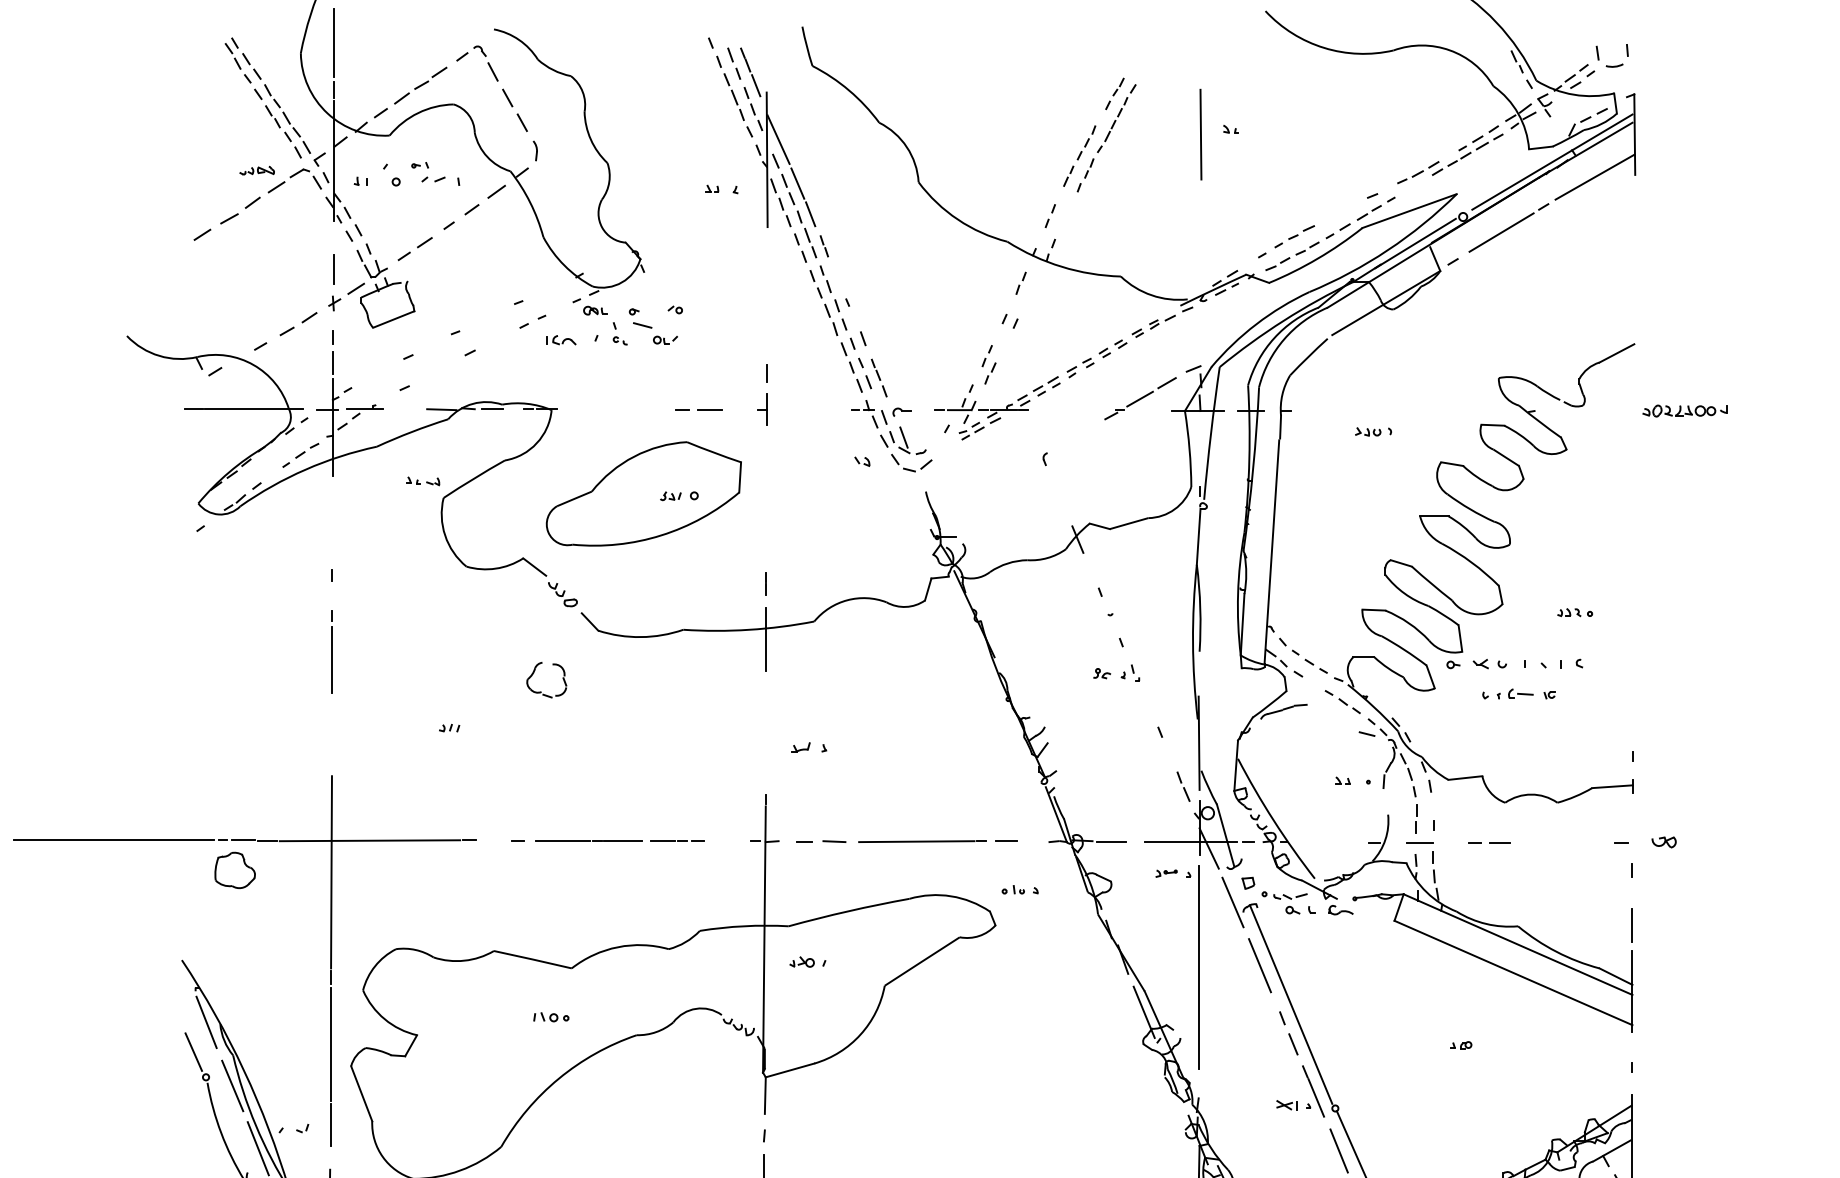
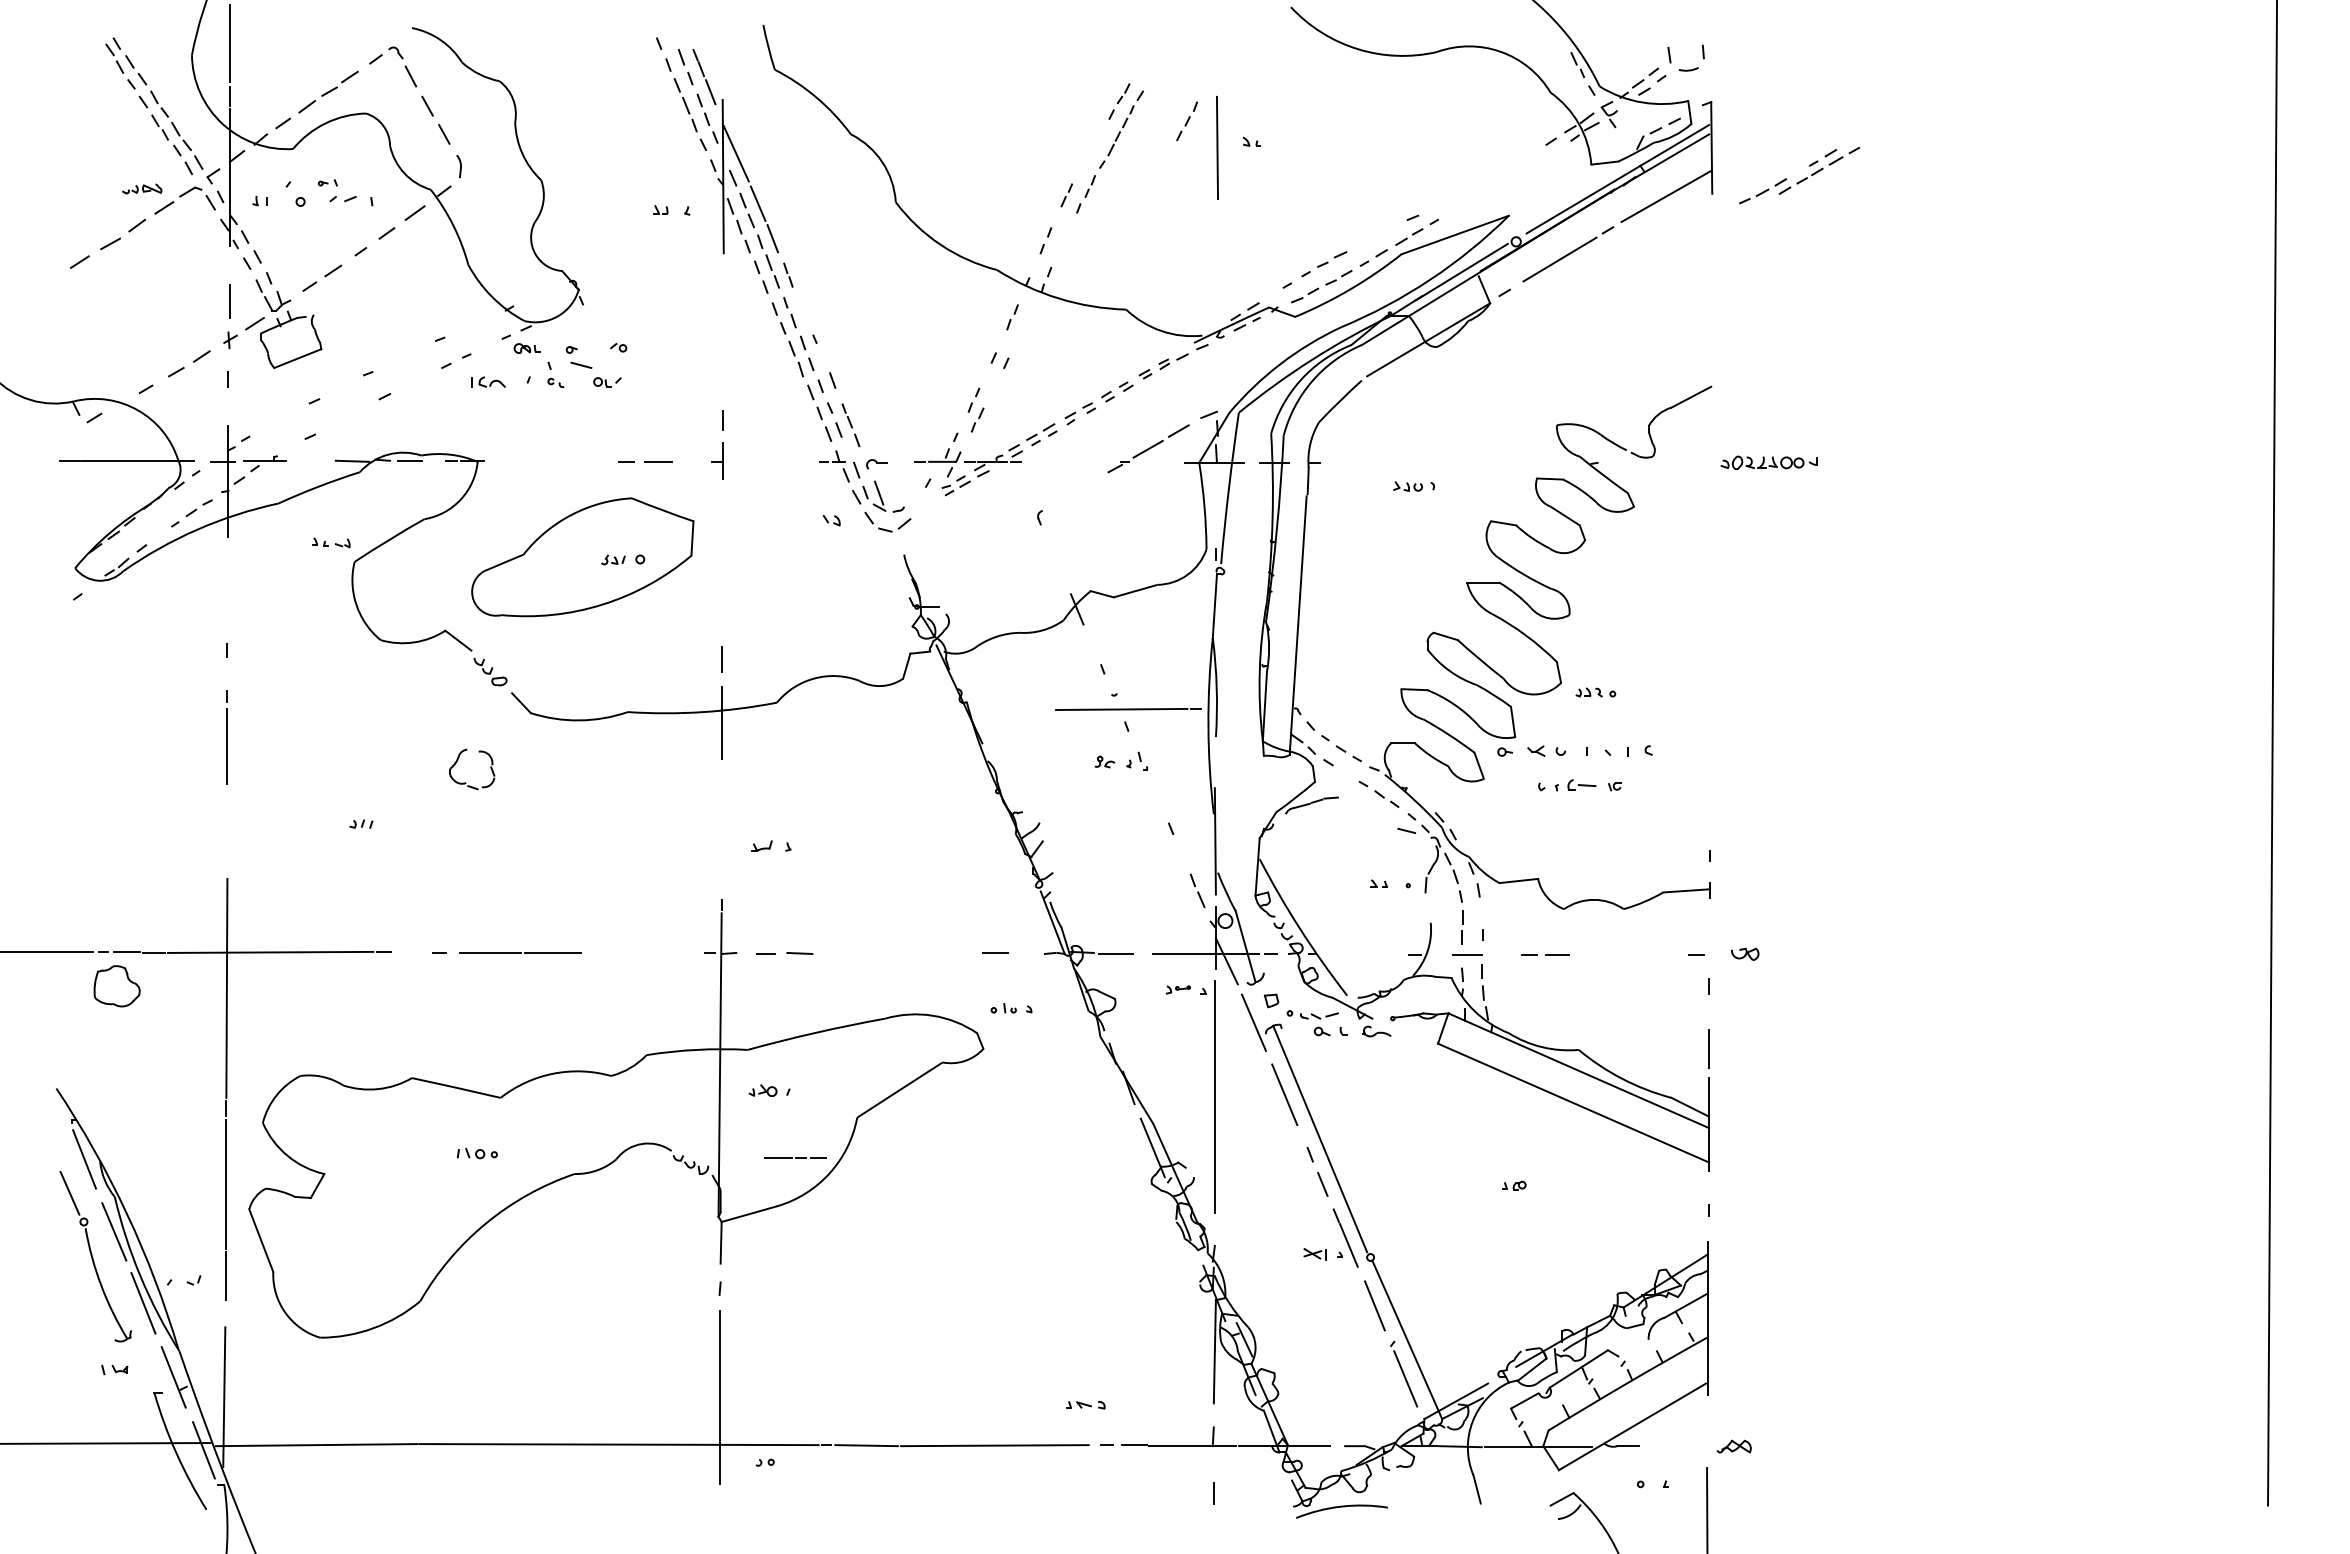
part: (1086, 143) -> (1187, 121), moved
part: (1450, 158) -> (1799, 175), moved
line: (332, 363) -> (228, 408), removed
part: (1574, 612) -> (1595, 692), moved
line: (677, 840) -> (795, 1157), moved
line: (922, 841) -> (1128, 709), moved

